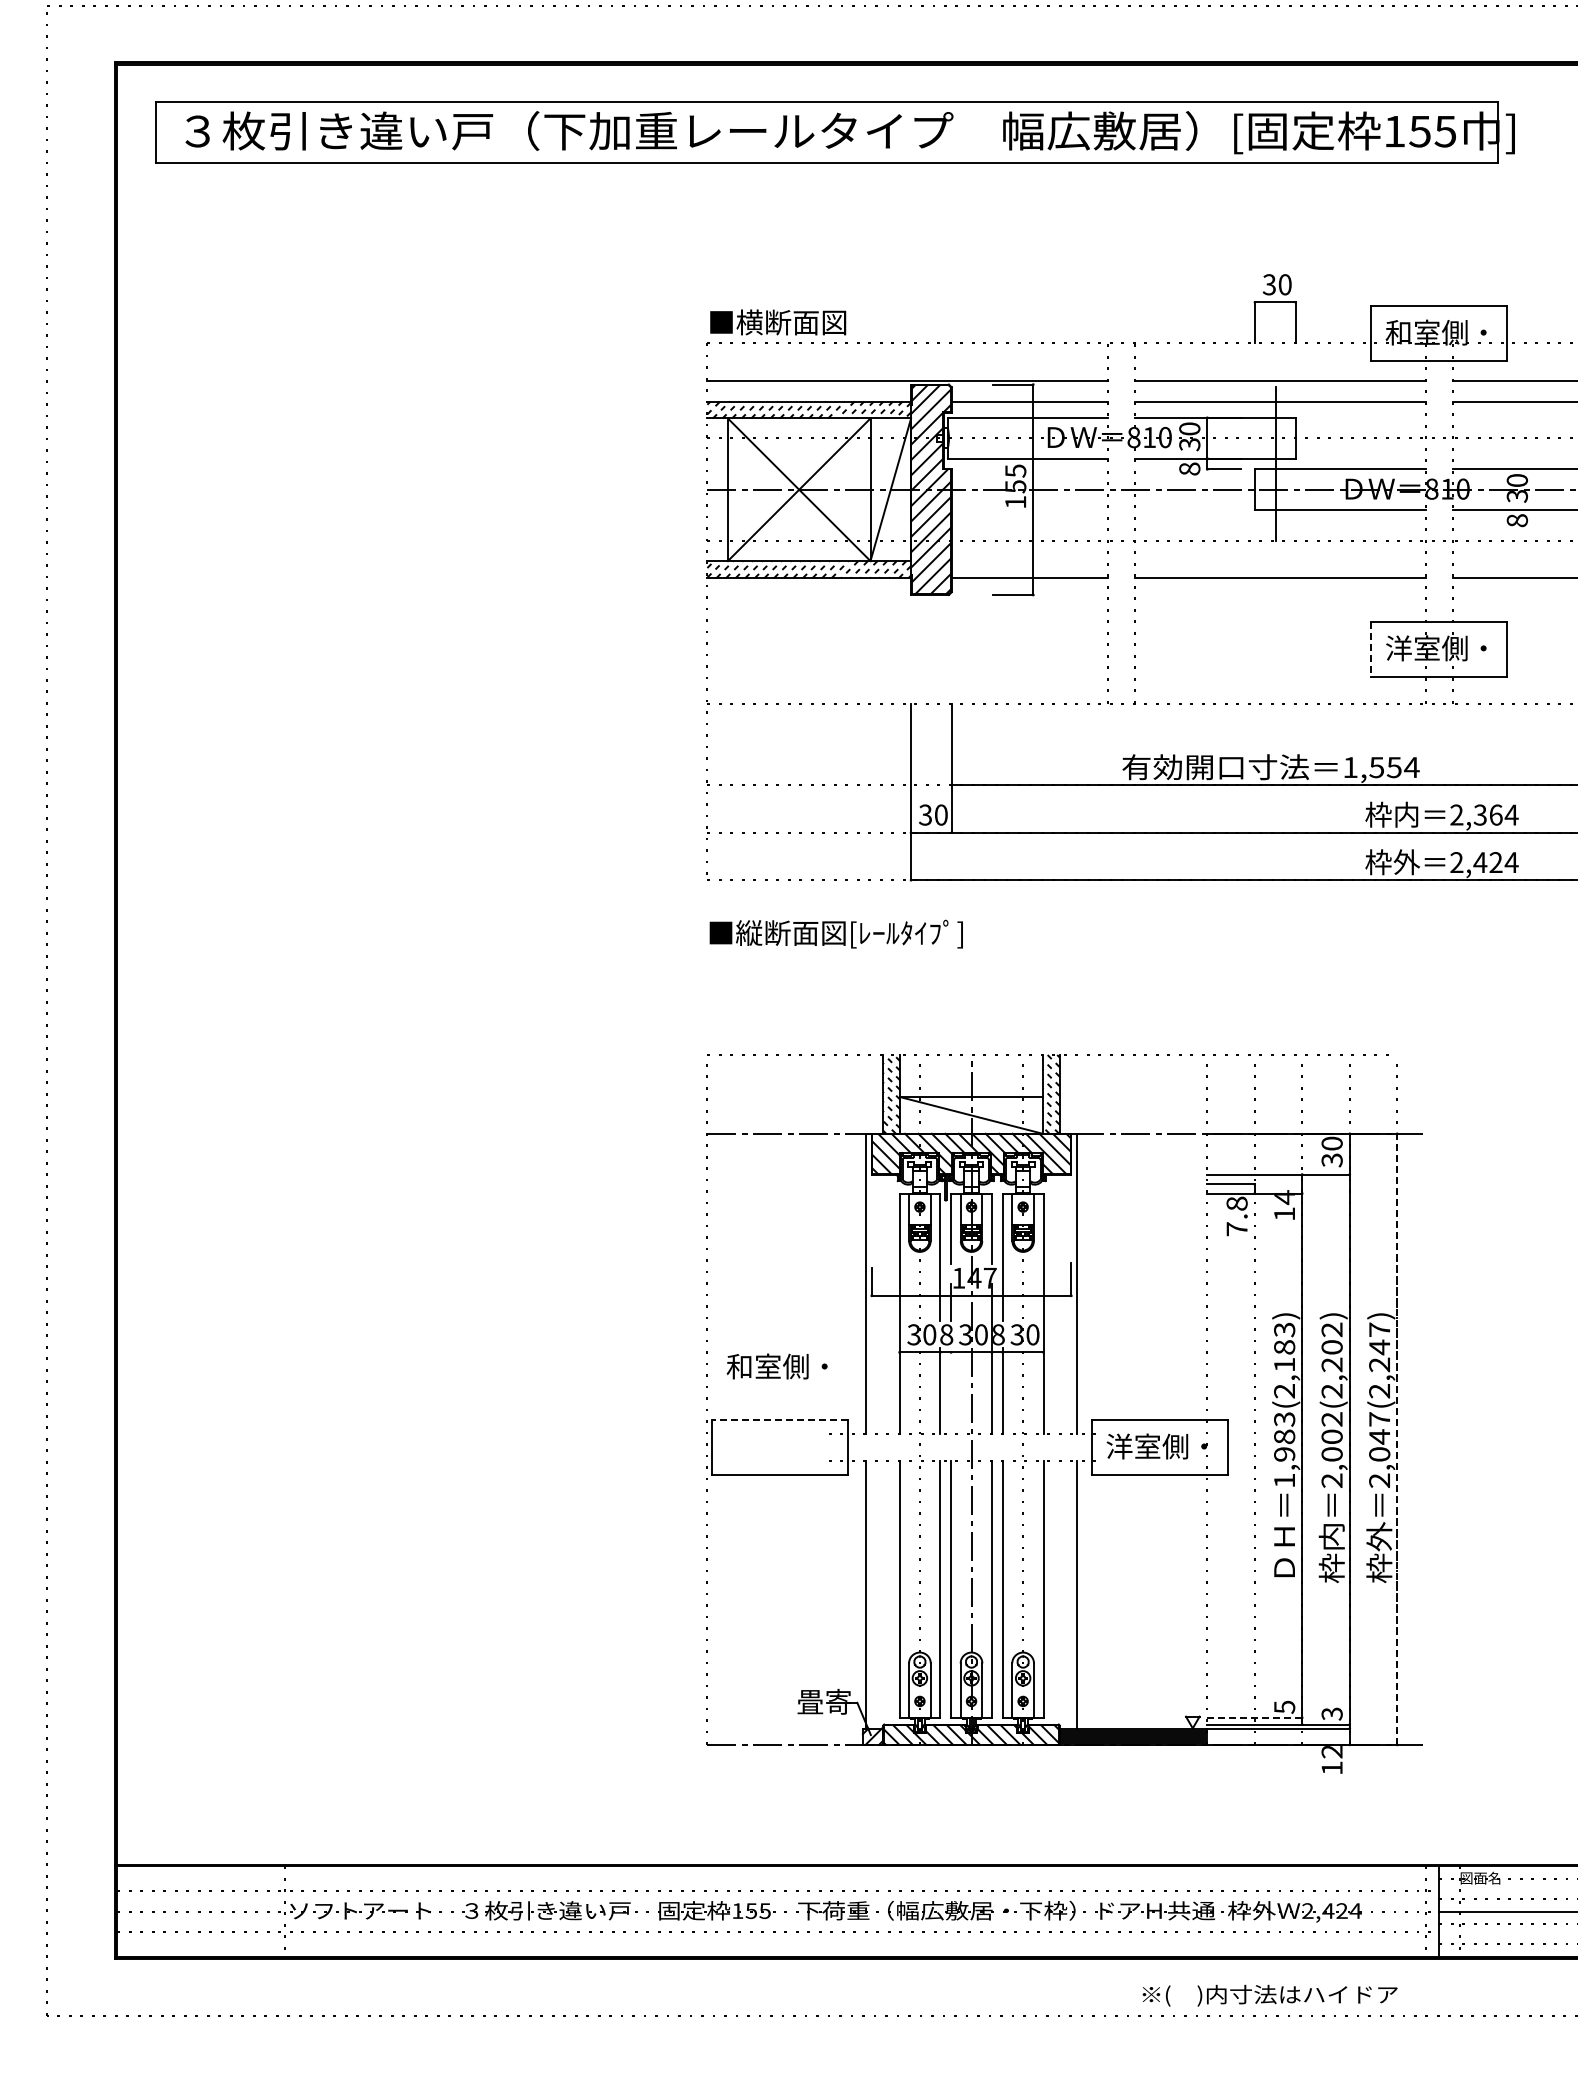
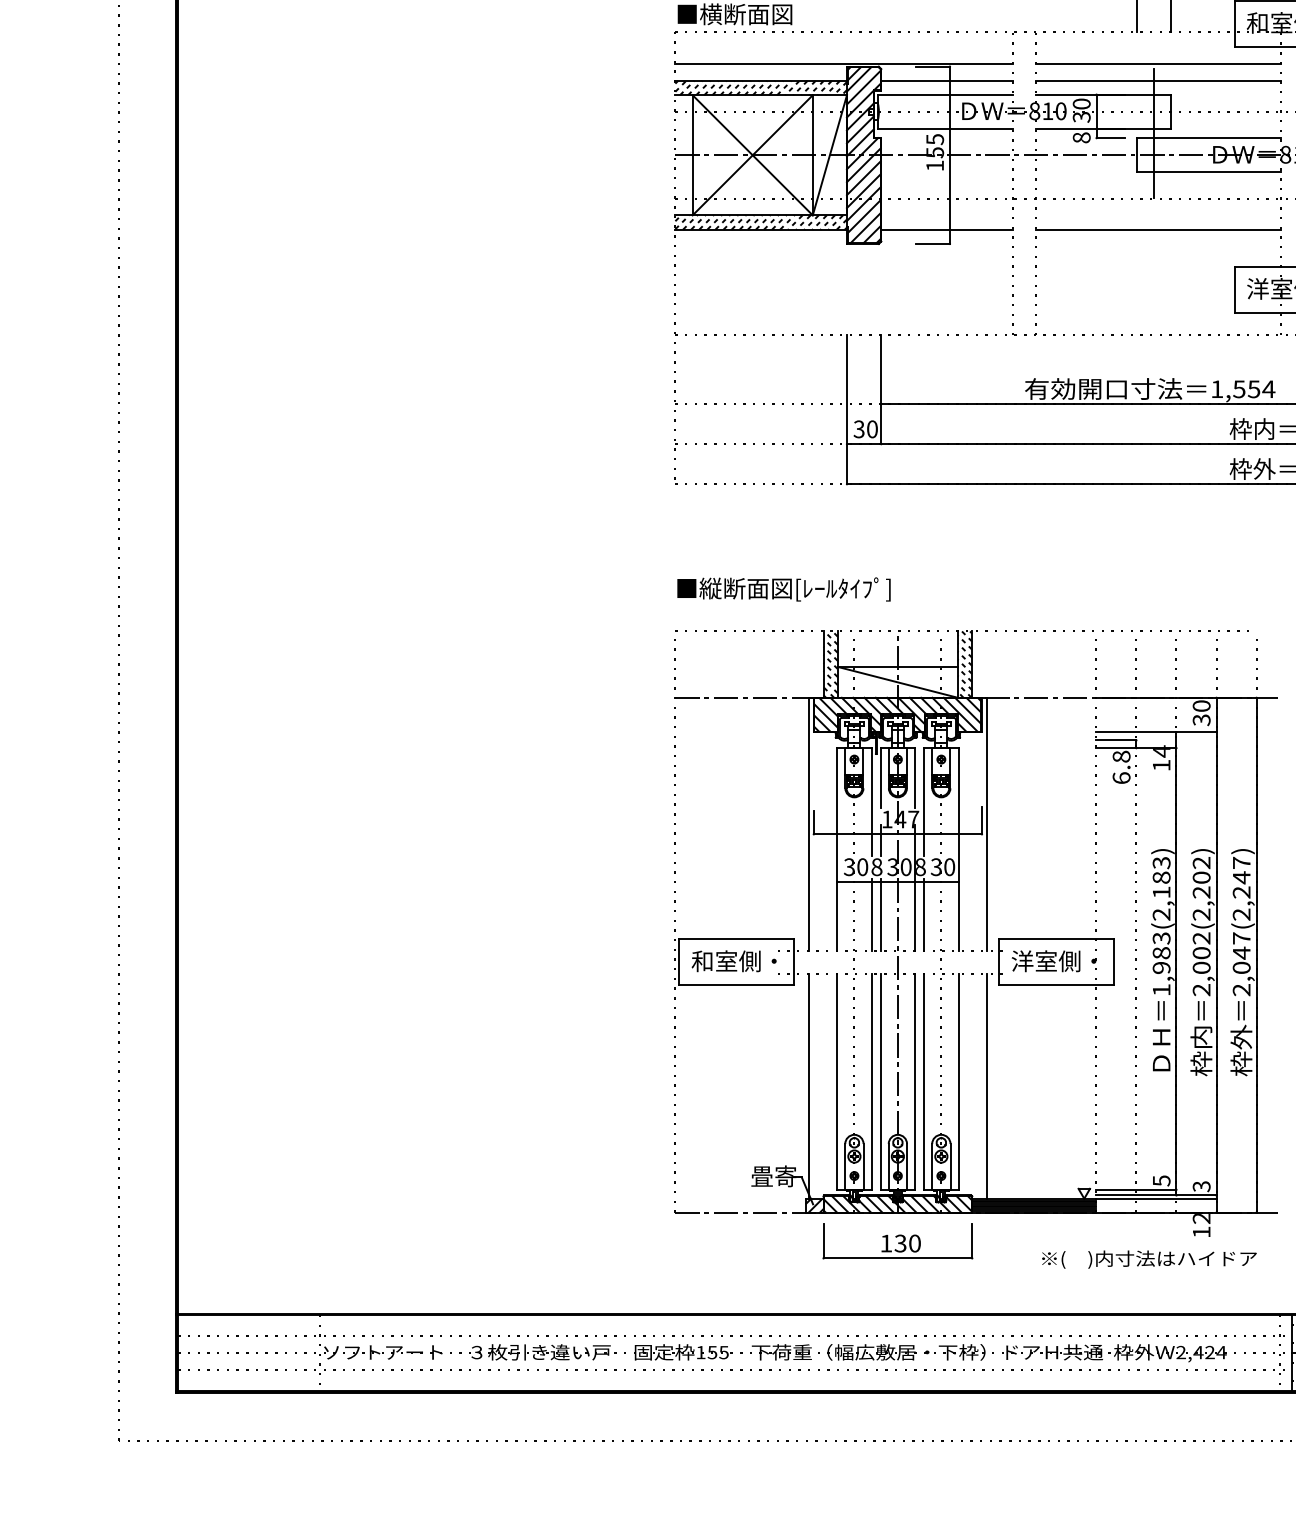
line: (1371, 649) -> (1234, 289), dashed -> solid
text: (835, 933) -> (783, 588), moved
text: (1236, 1229) -> (1121, 778), 7.8 -> 6.8
text: (776, 1366) -> (733, 961), moved
line: (951, 1390) -> (881, 914), added
line: (780, 1420) -> (736, 939), dashed -> solid
line: (1397, 1439) -> (1256, 955), dashed -> solid
line: (1254, 1717) -> (1136, 1189), dashed -> solid
part: (971, 1778) -> (897, 1240), added
text: (1269, 1995) -> (1148, 1259), moved

